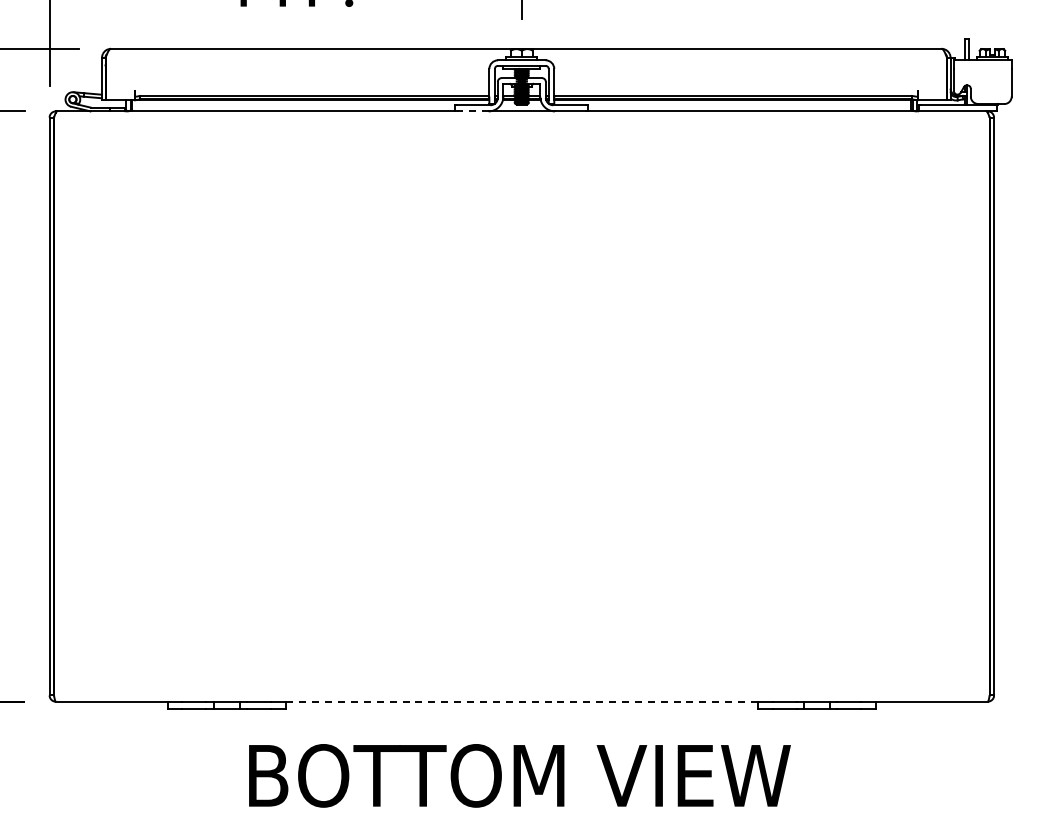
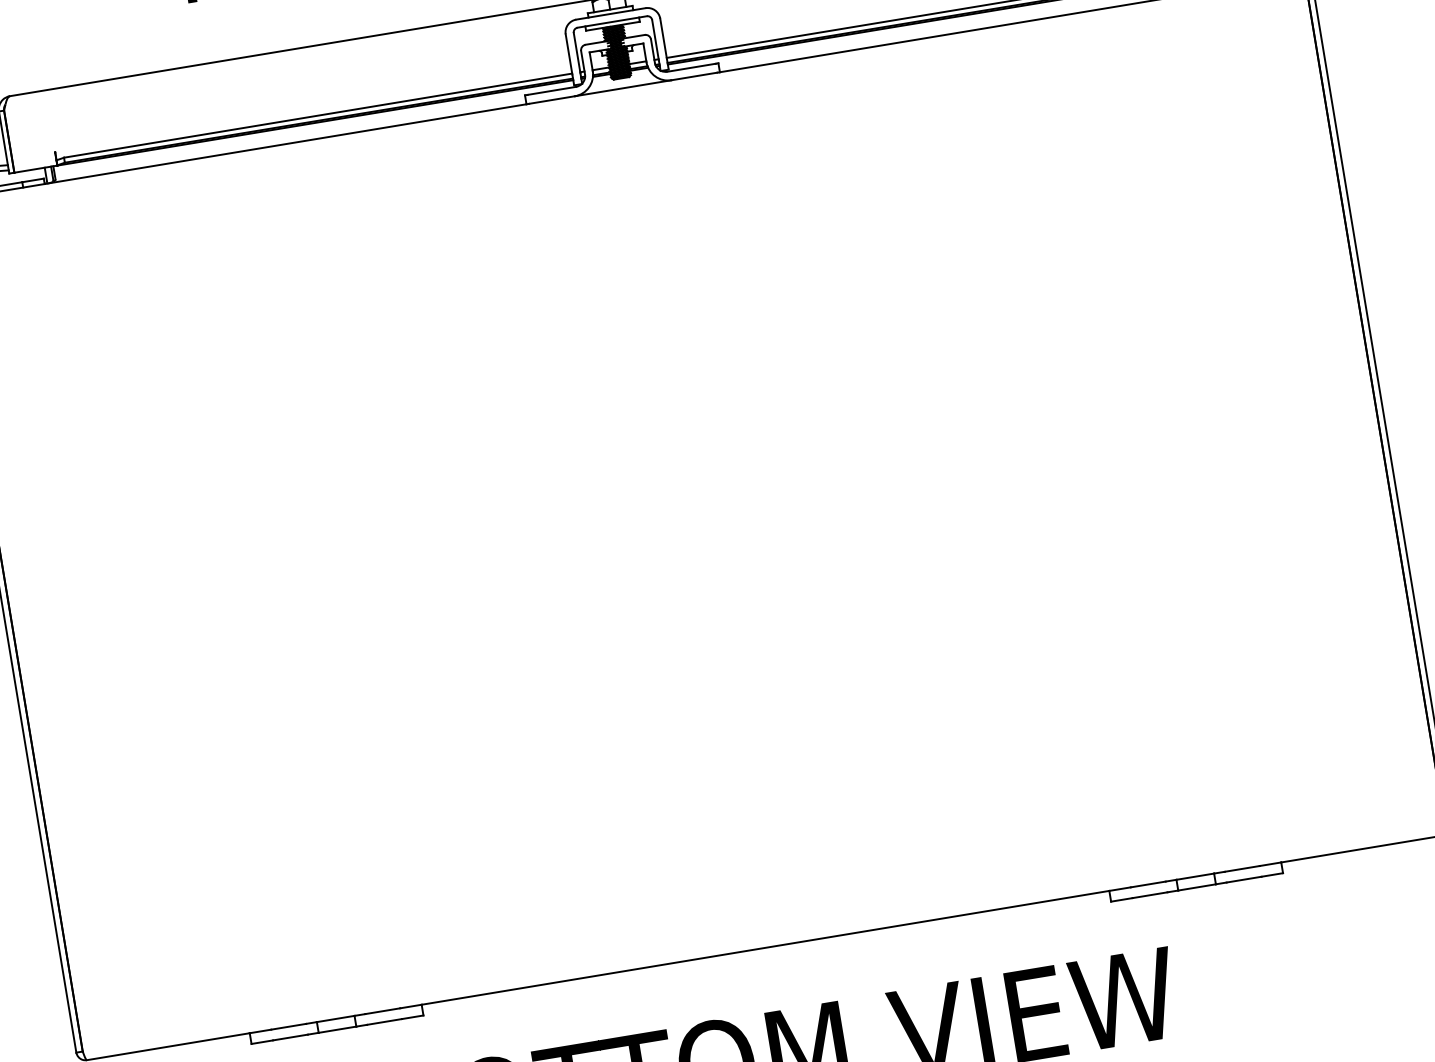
line: (472, 111) -> (551, 100), dashed -> solid
line: (521, 701) -> (764, 947), dashed -> solid

